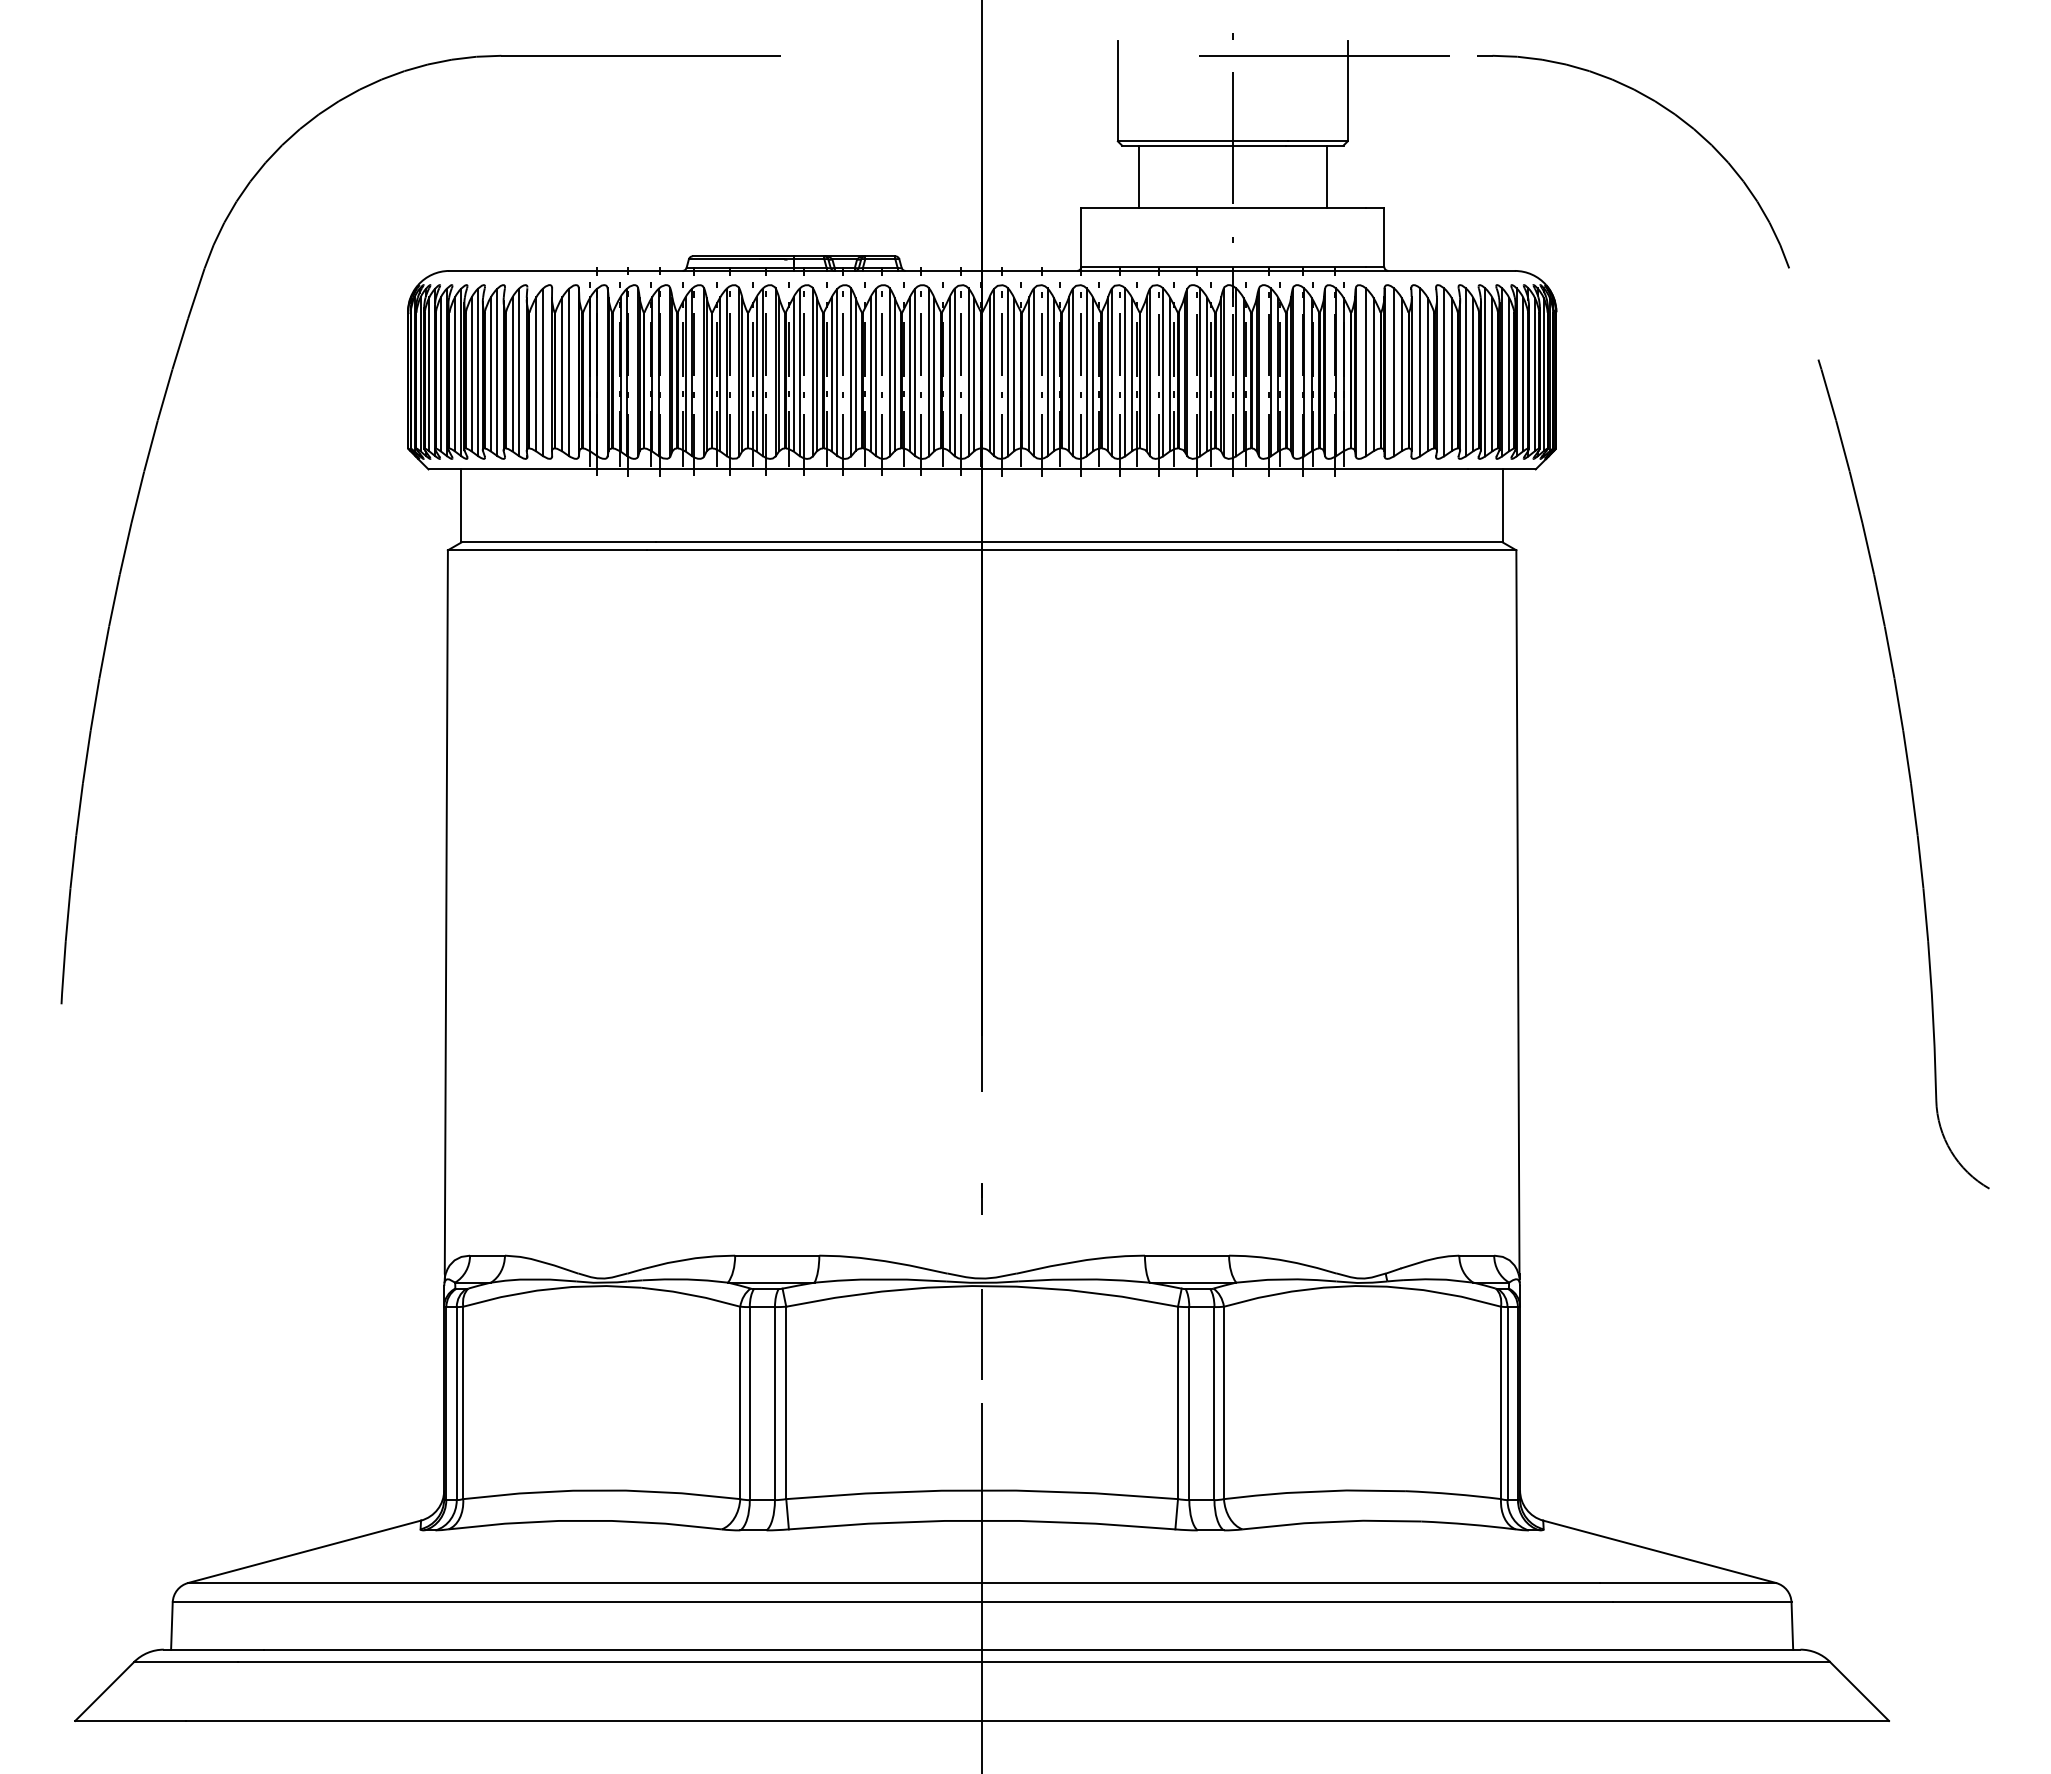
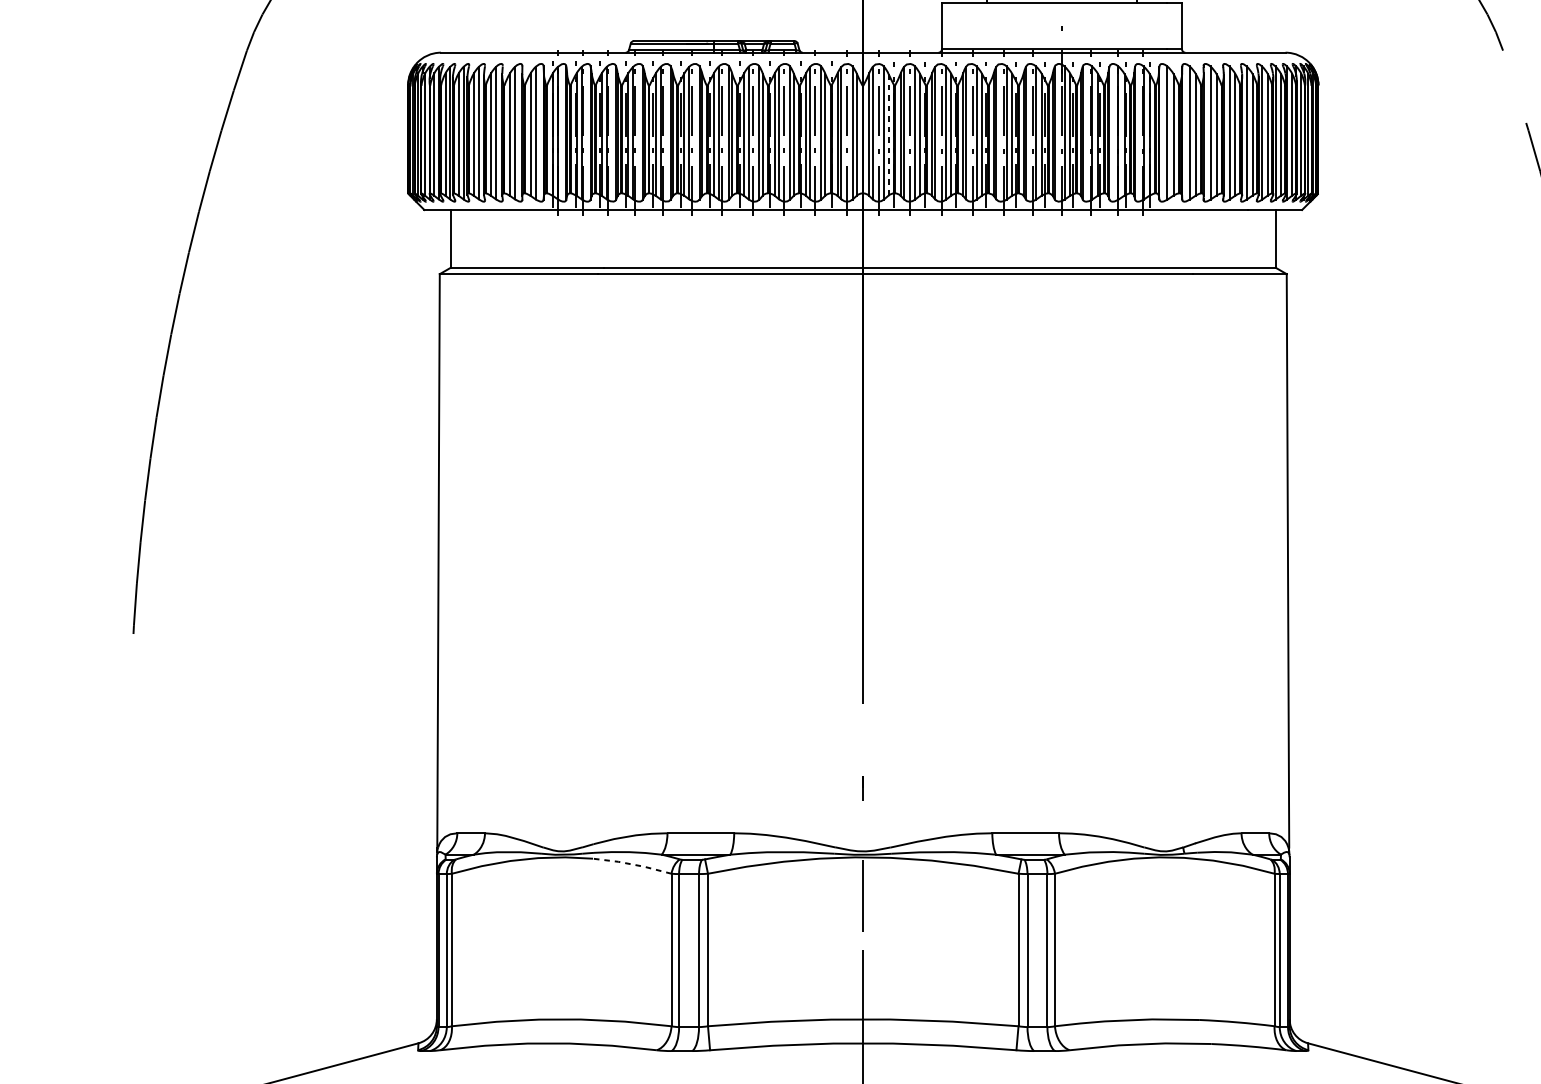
line: (1014, 374) -> (888, 134), solid -> dashed
line: (690, 1294) -> (632, 864), solid -> dashed

